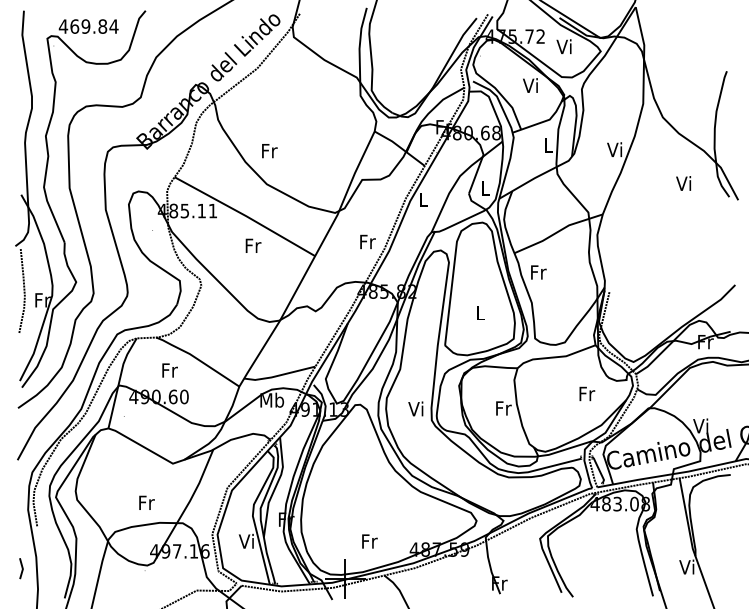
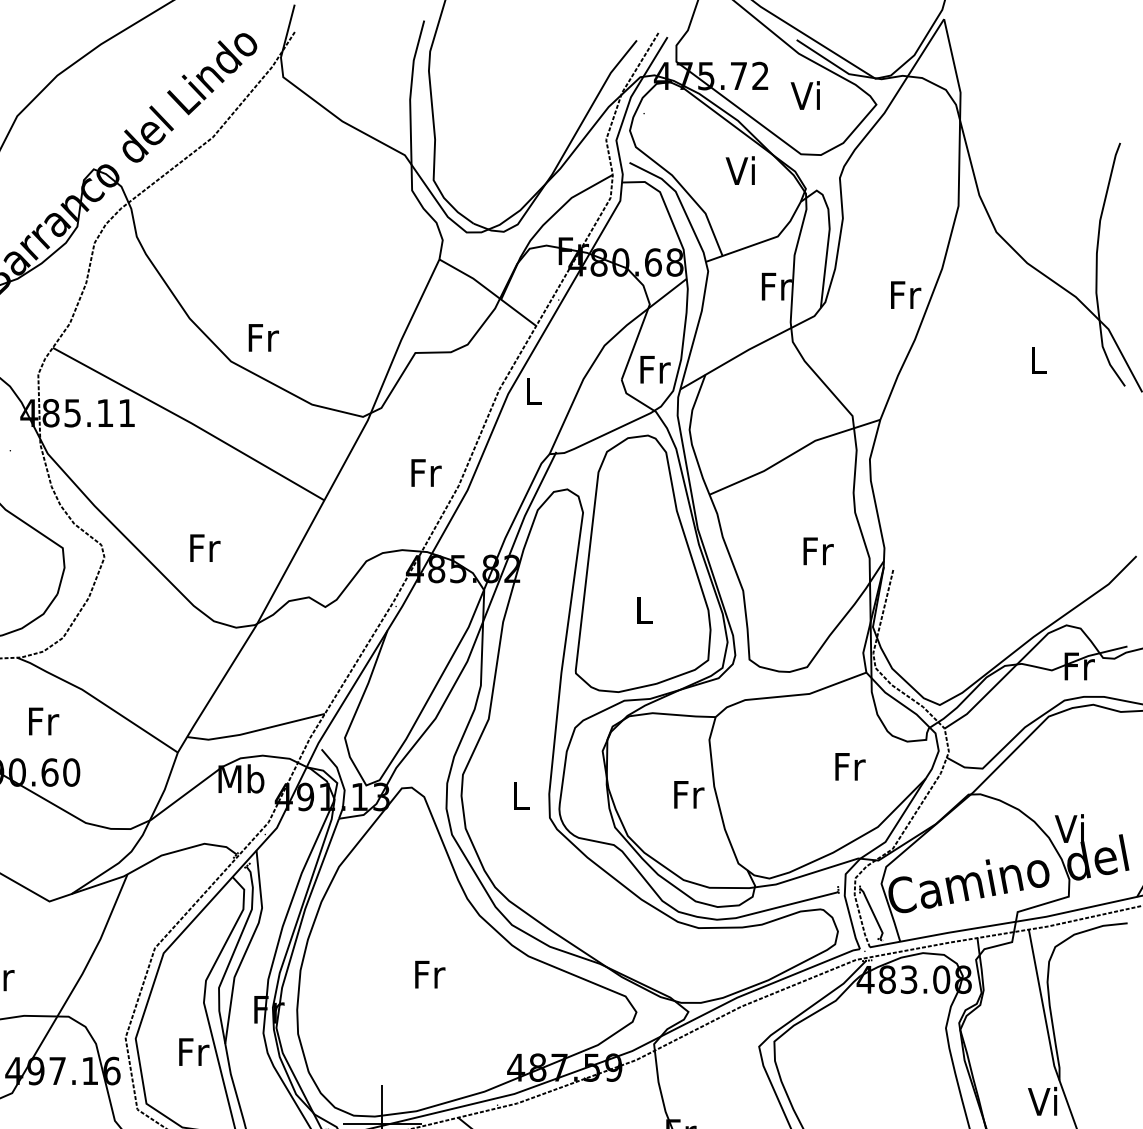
text: (548, 145) -> (775, 286), L -> Fr
text: (615, 149) -> (904, 294), Vi -> Fr
text: (269, 151) -> (263, 338), moved
text: (683, 183) -> (1036, 359), Vi -> L
text: (486, 188) -> (655, 369), L -> Fr
text: (253, 245) -> (205, 547), moved
text: (538, 272) -> (817, 551), moved
text: (415, 408) -> (518, 794), Vi -> L
text: (246, 540) -> (191, 1050), Vi -> Fr
text: (369, 541) -> (429, 974), moved

